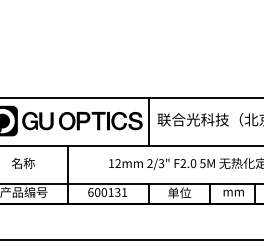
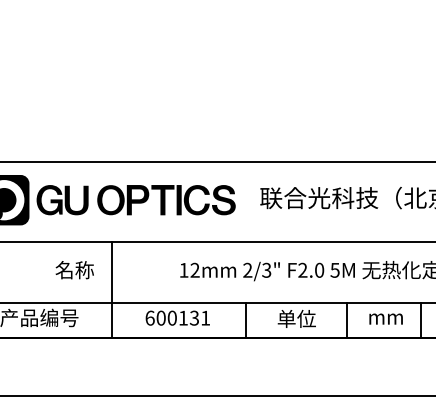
line: (149, 121) -> (246, 200), removed
text: (22, 163) -> (73, 270), moved

